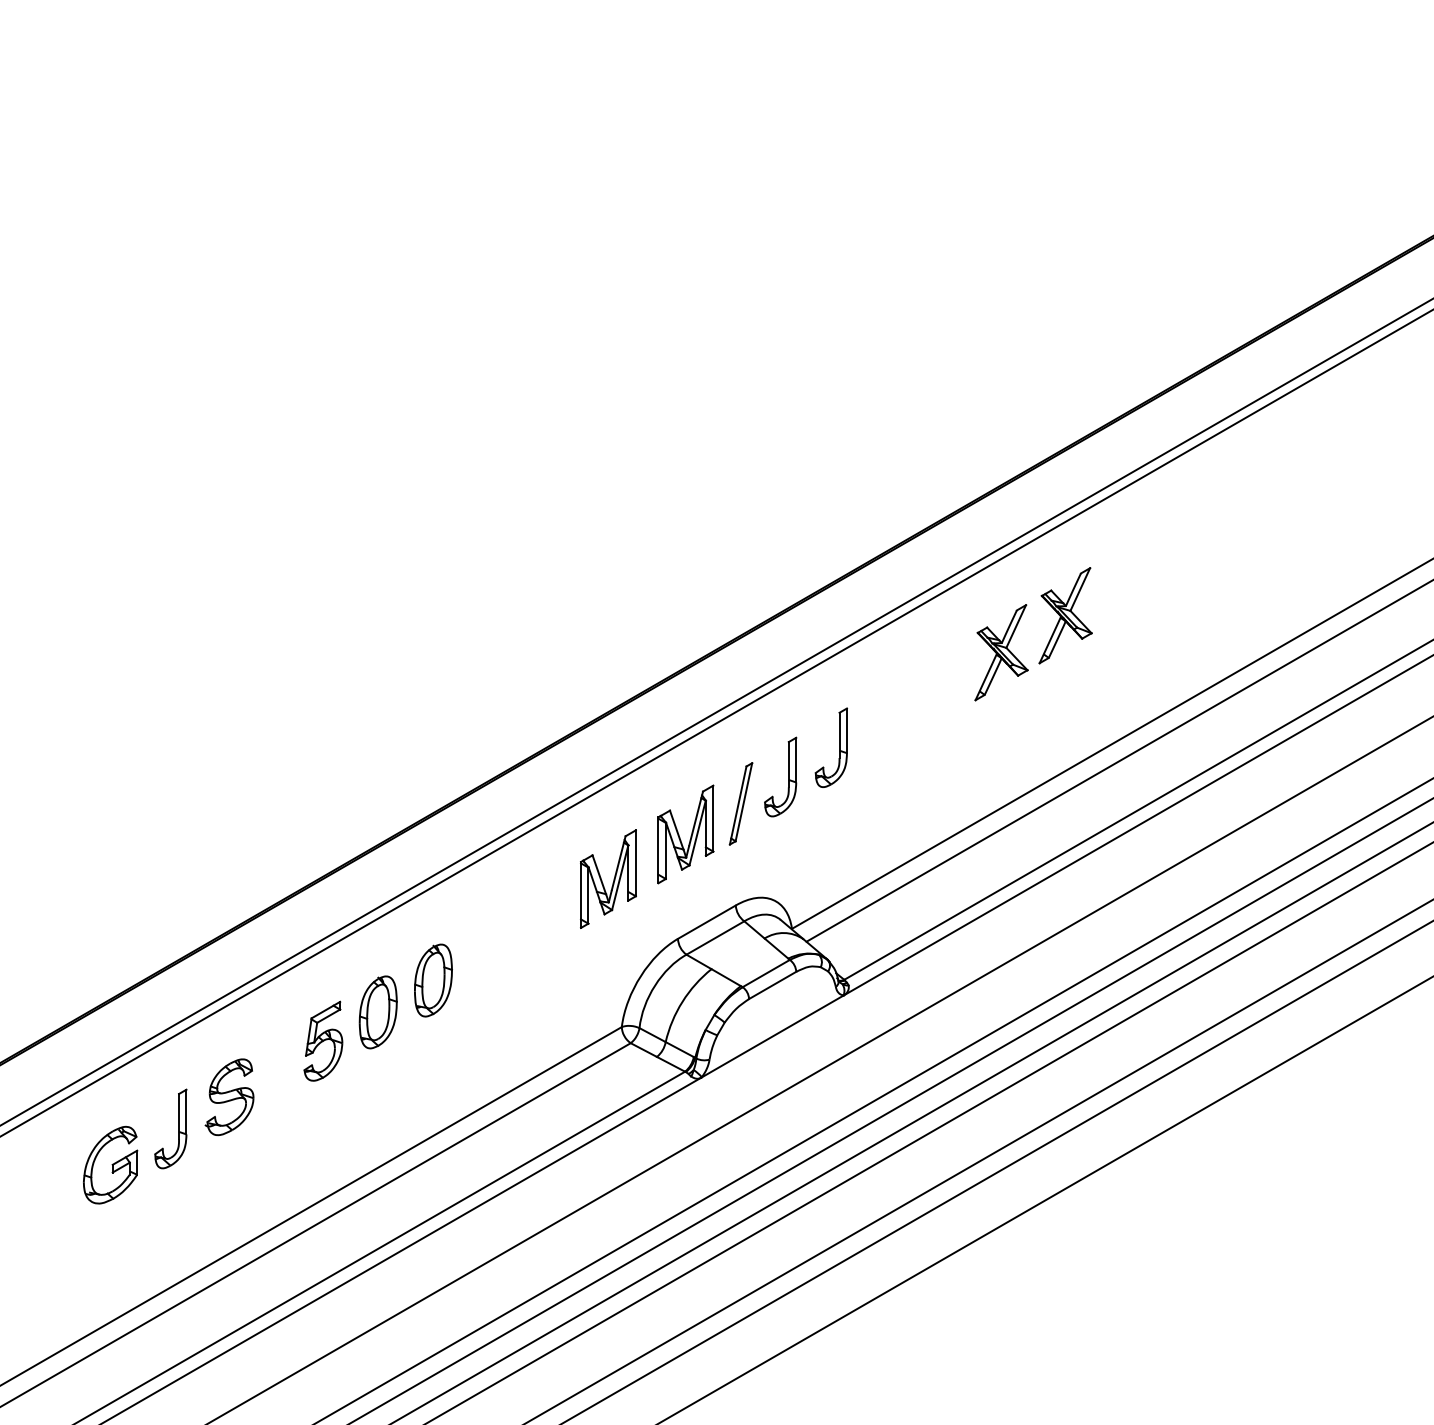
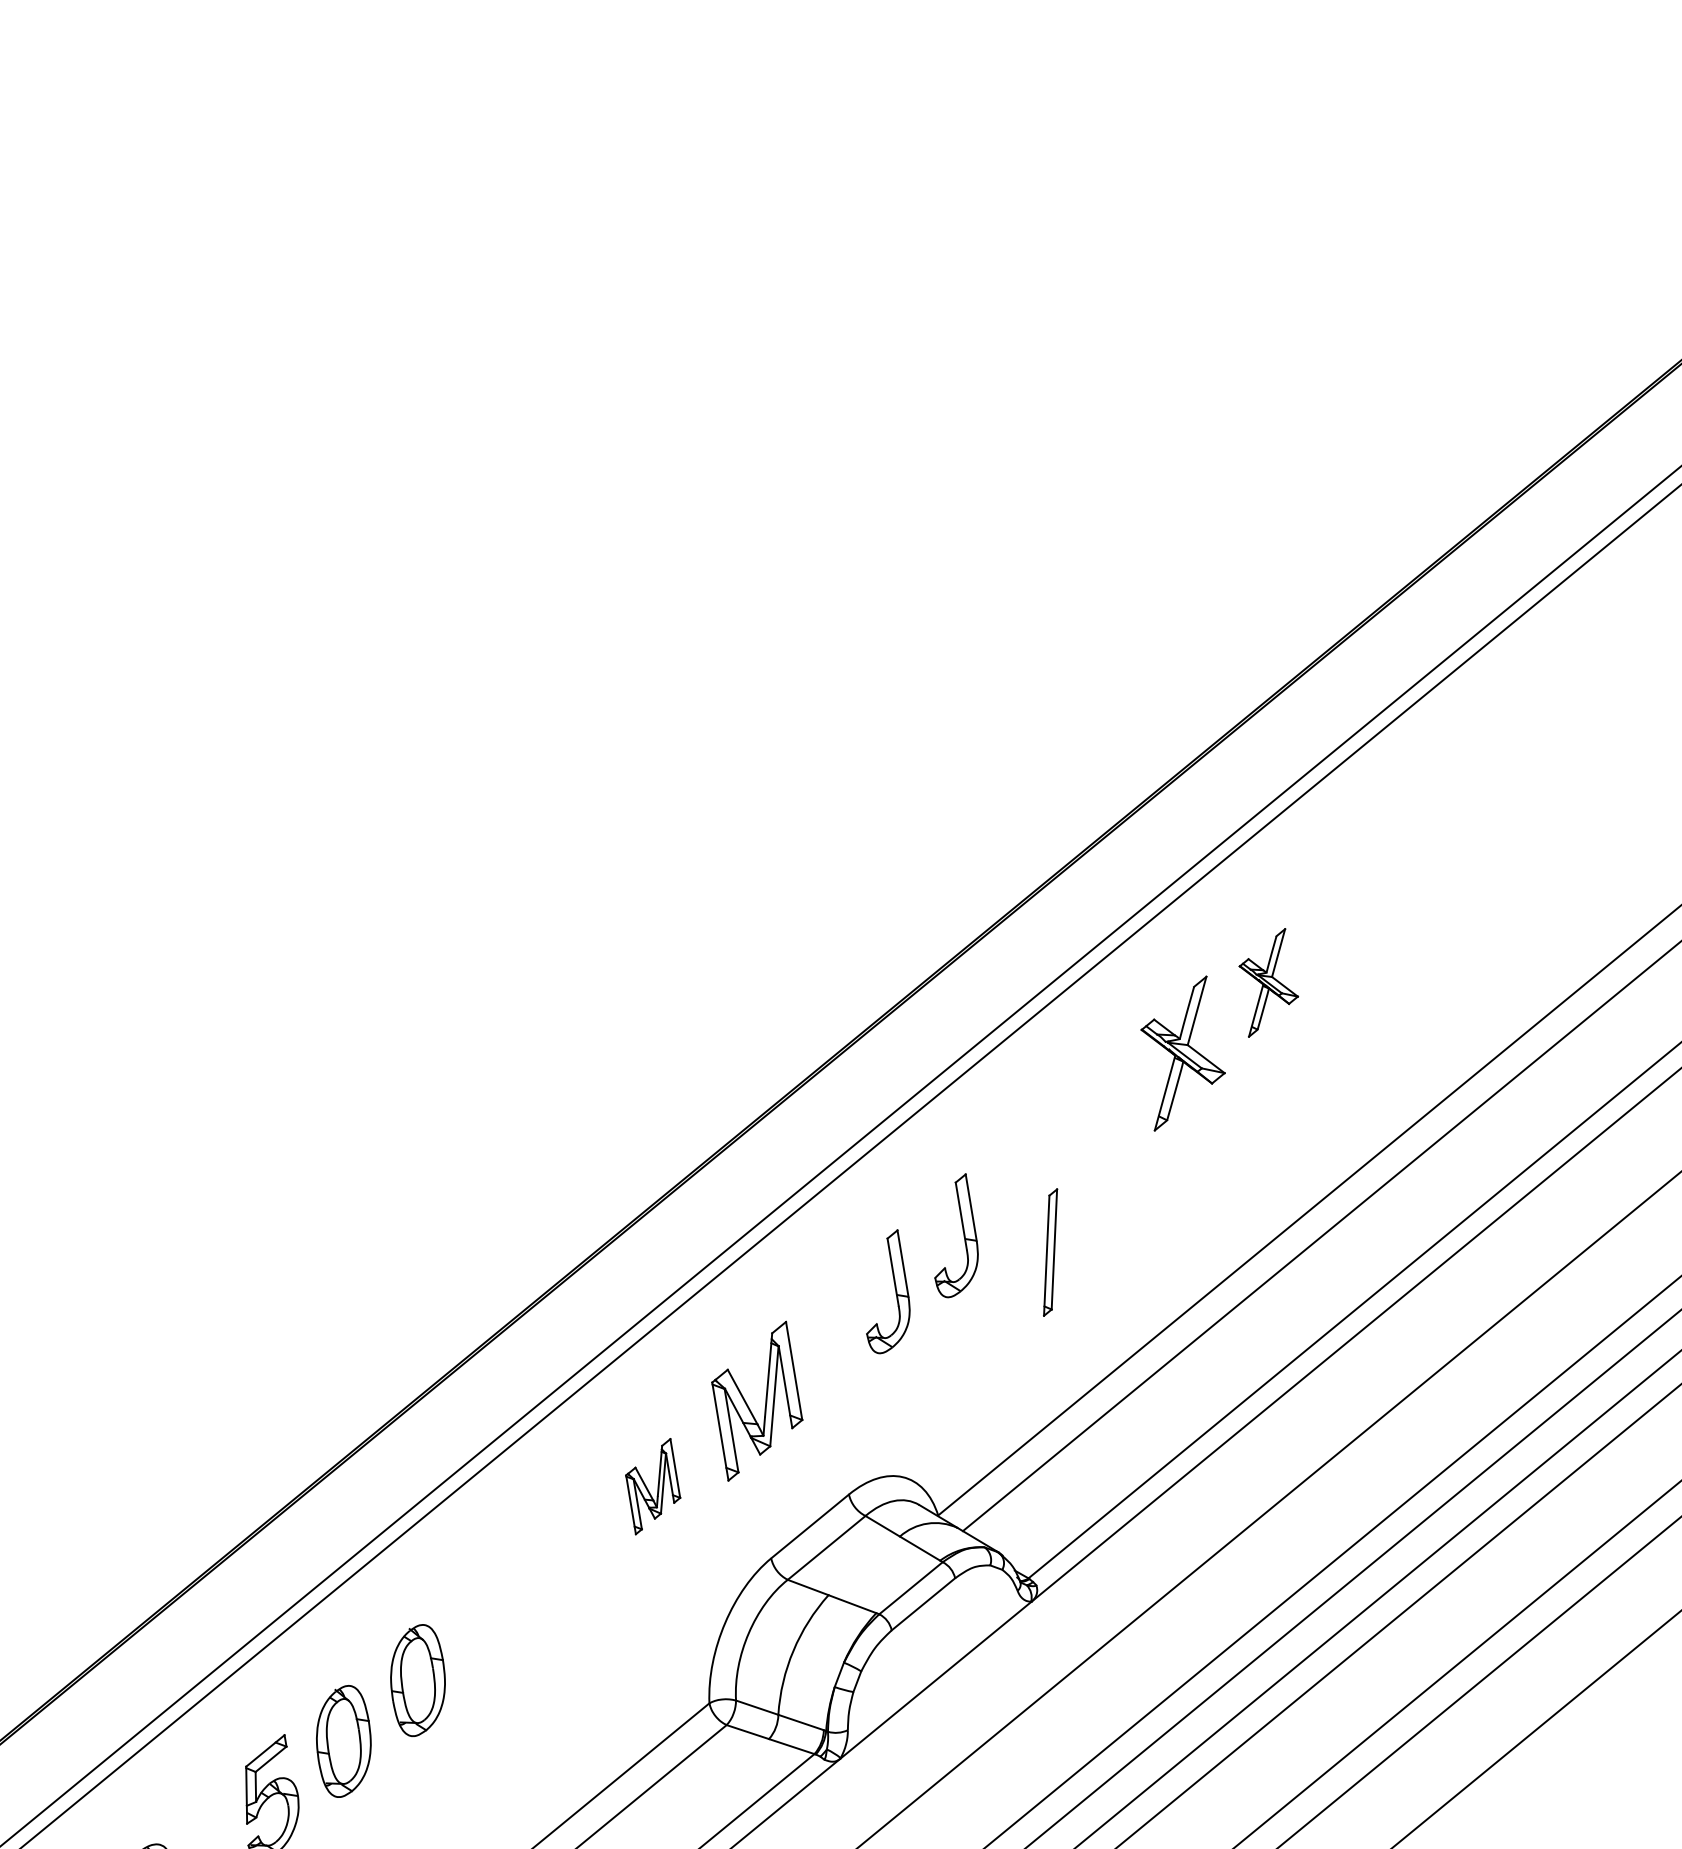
part: (1065, 615) -> (1267, 982), size x0.7
part: (740, 803) -> (1049, 1252), moved
part: (608, 878) -> (653, 1485), size x0.6

